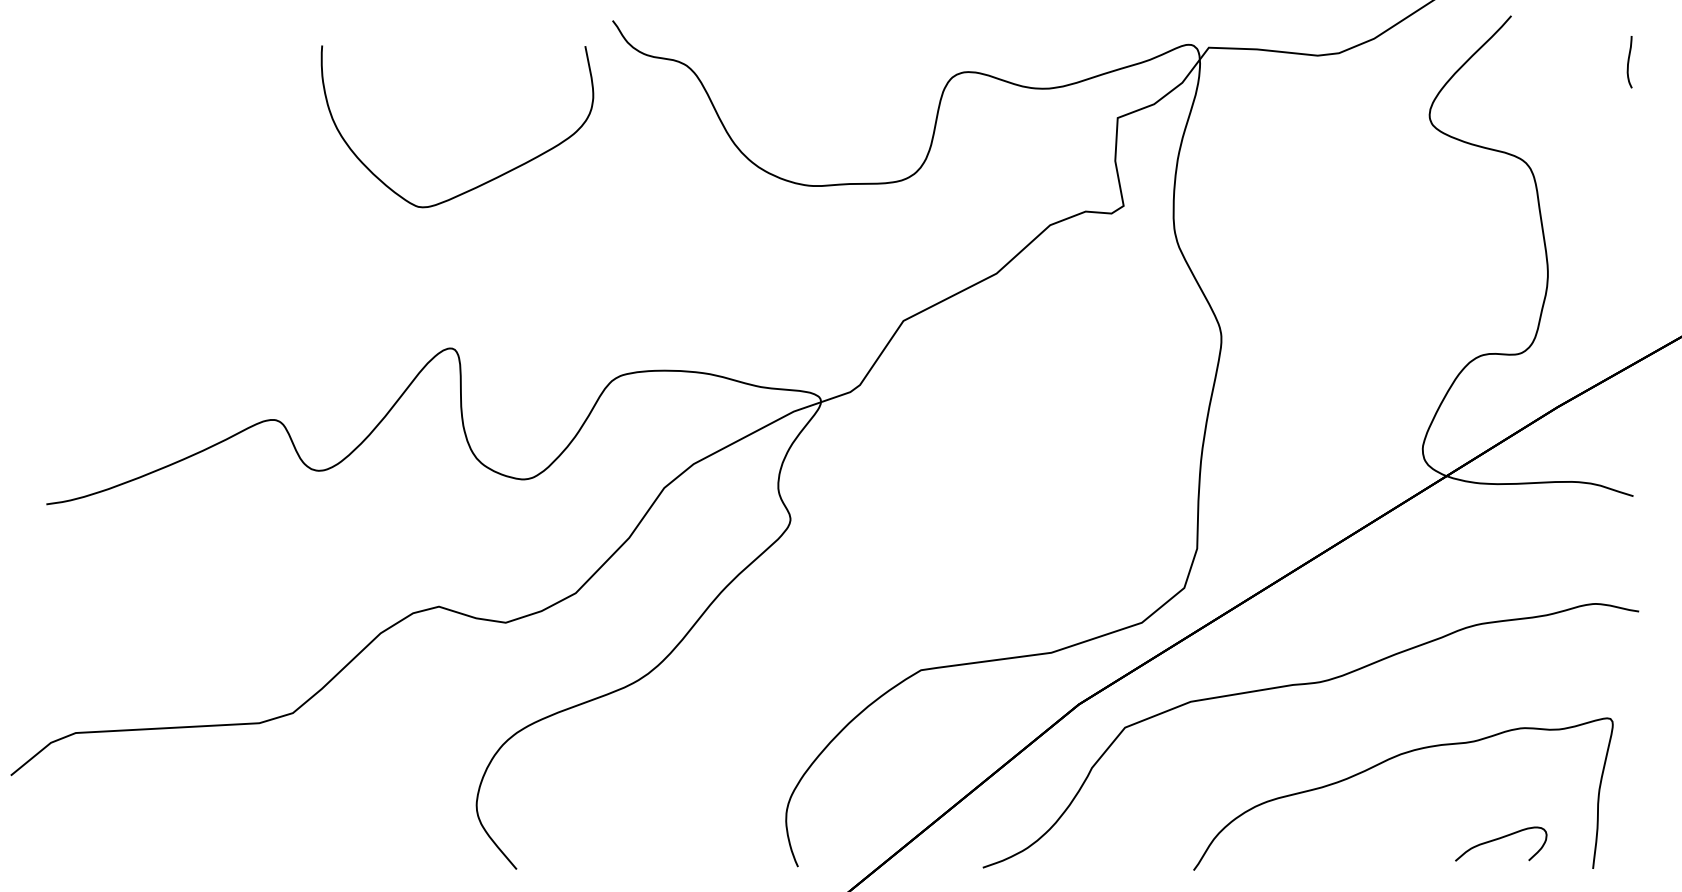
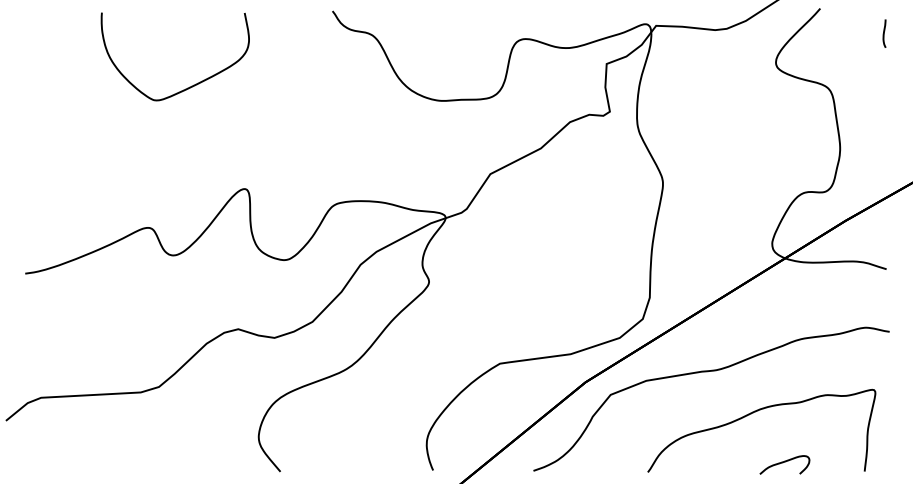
curve: (483, 181) -> (189, 86), moved
curve: (1500, 839) -> (784, 462), moved

